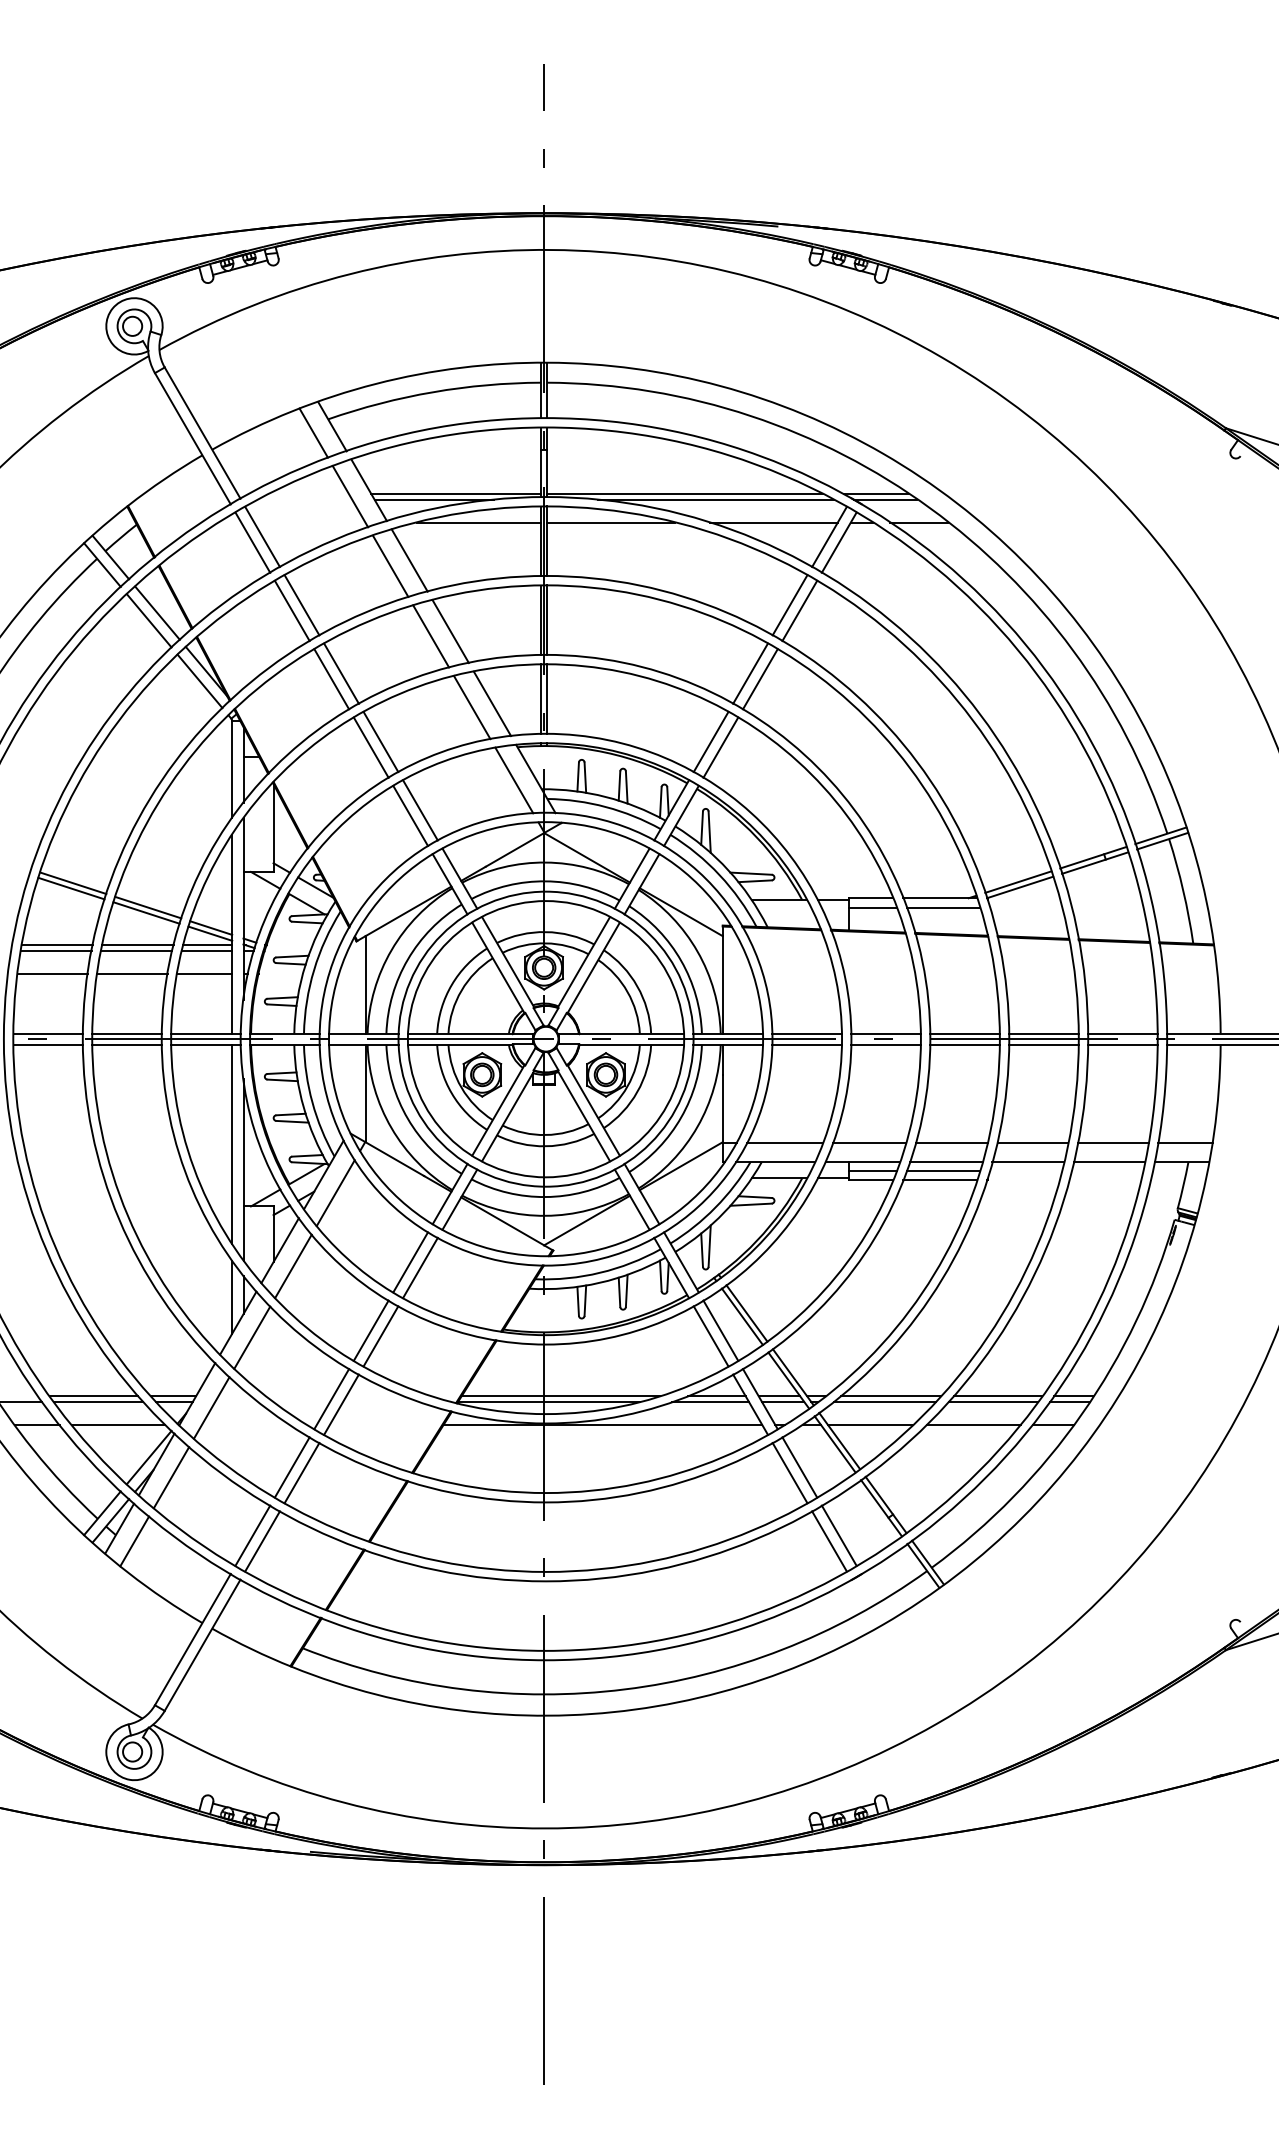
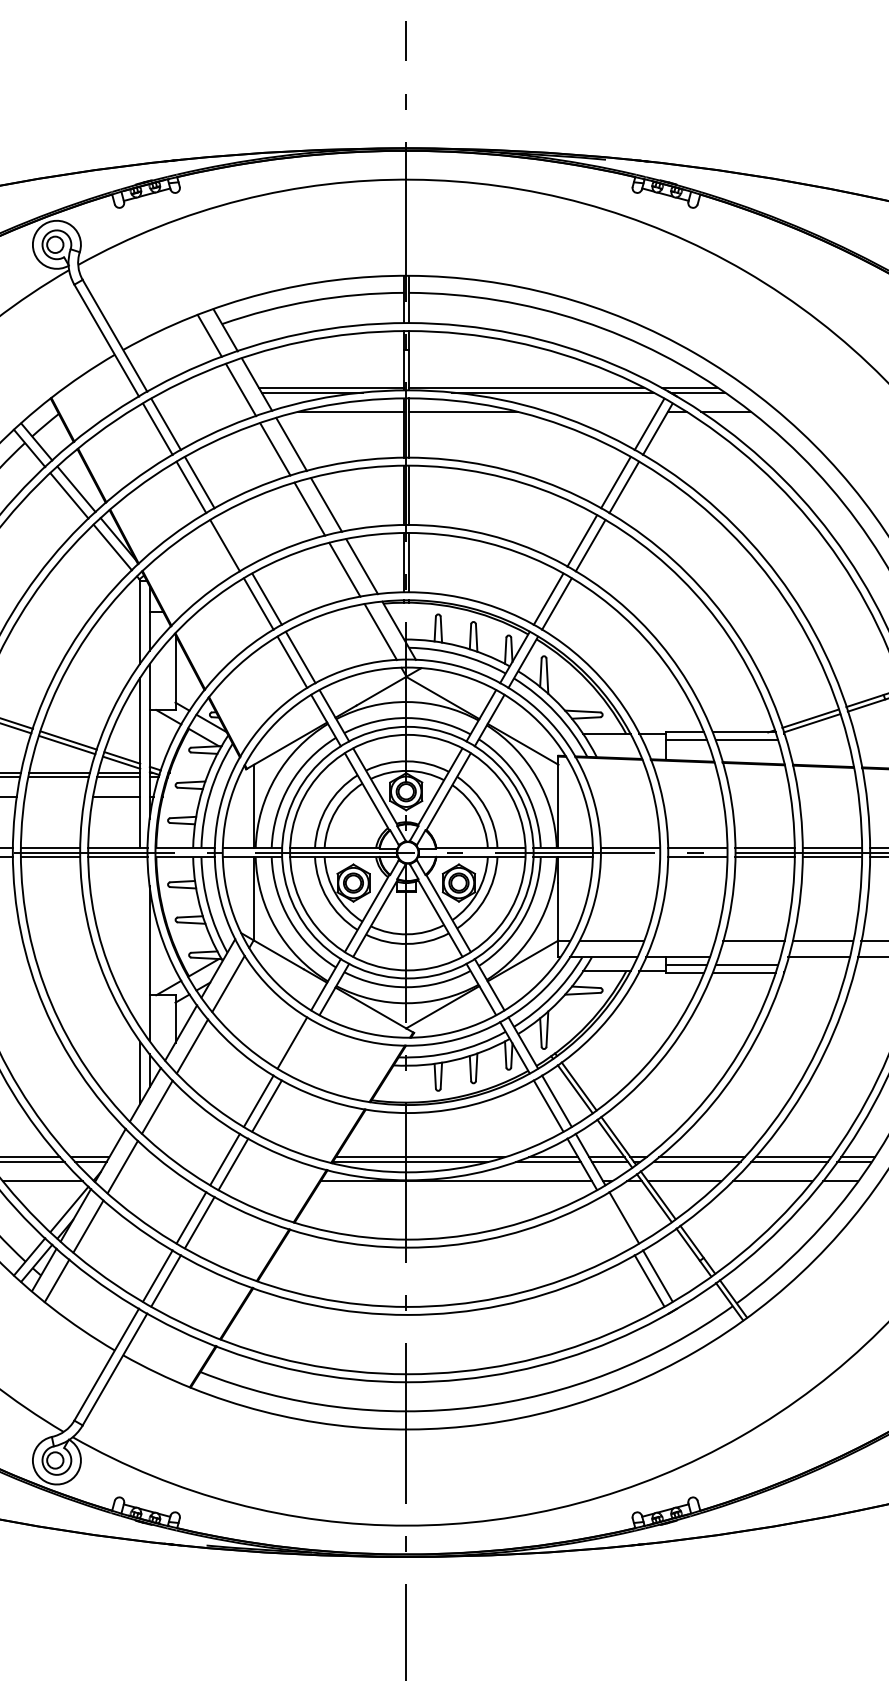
line: (773, 522) -> (601, 412), removed
line: (341, 673) -> (233, 540), removed
line: (132, 973) -> (55, 796), removed
line: (806, 1044) -> (629, 857), removed
line: (869, 1142) -> (683, 940), removed
line: (232, 1143) -> (140, 941), removed
line: (946, 1162) -> (749, 957), removed
line: (420, 1267) -> (300, 1047), removed
line: (789, 1473) -> (615, 1222), removed

